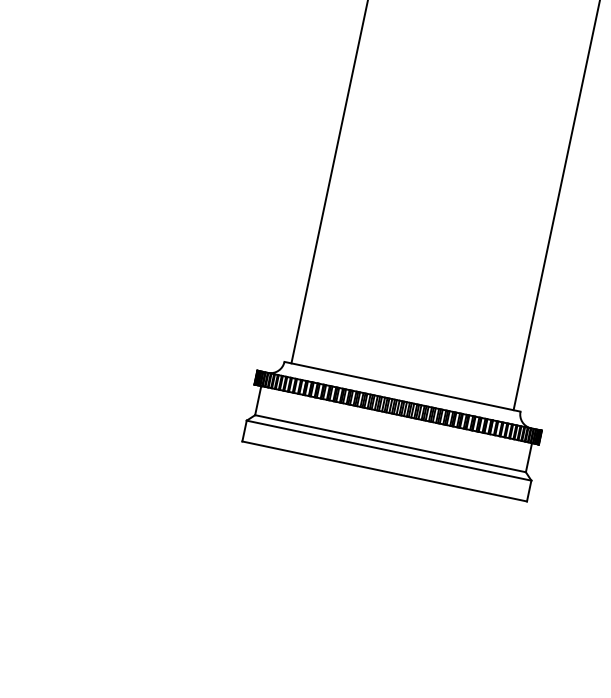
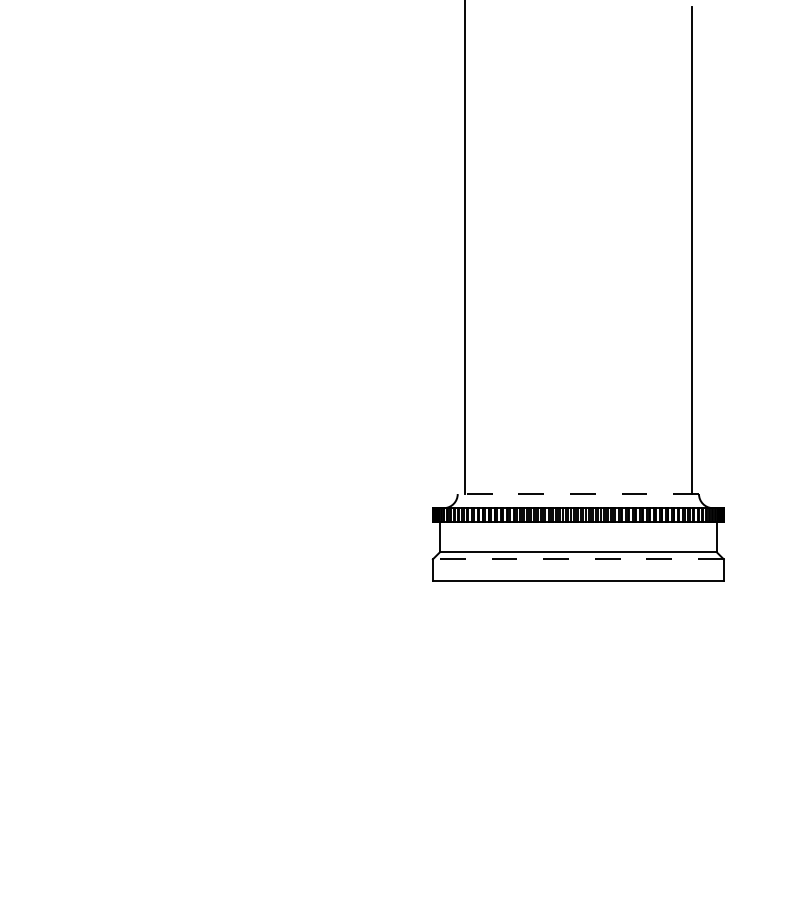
line: (402, 387) -> (578, 494), solid -> dashed
line: (388, 450) -> (577, 559), solid -> dashed

